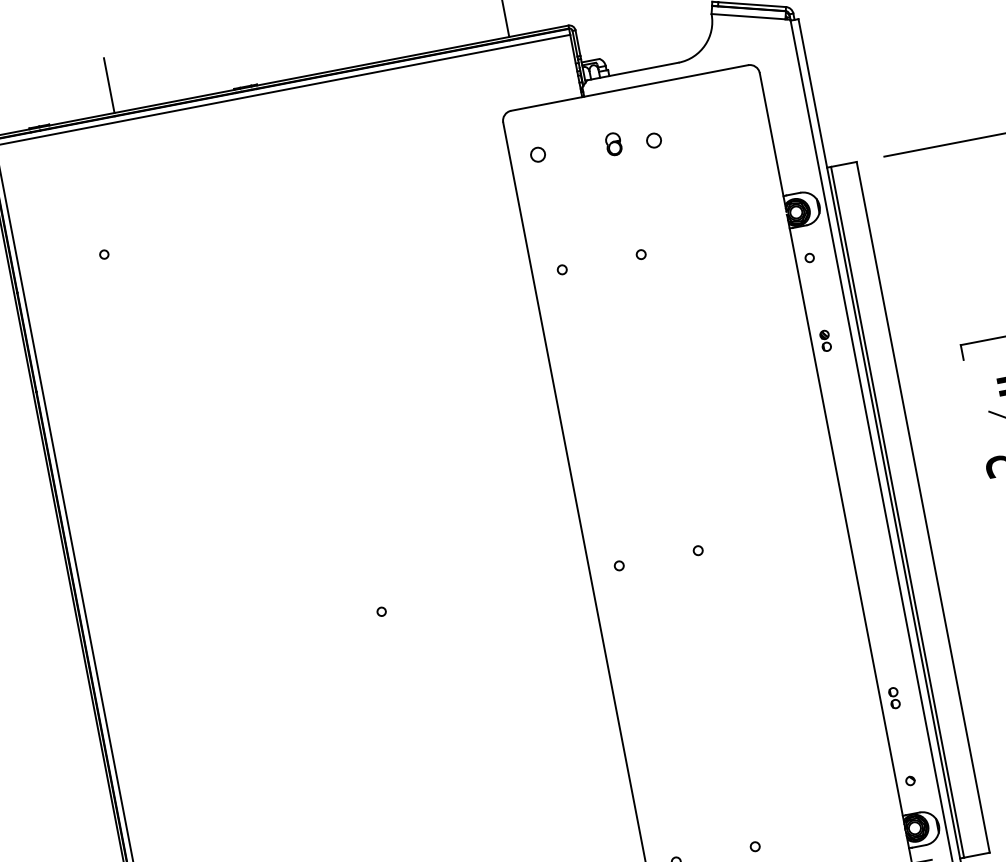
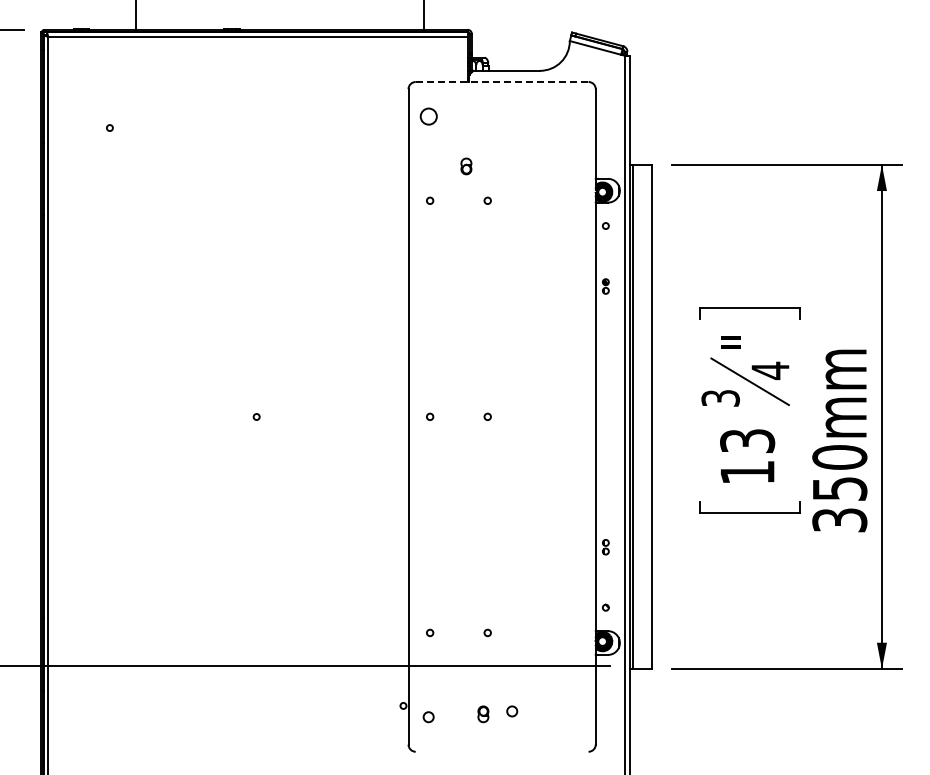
line: (630, 88) -> (502, 82), solid -> dashed
circle: (654, 140) -> (512, 122), removed
part: (613, 144) -> (466, 166), moved
circle: (537, 154) -> (428, 116), size x1.6

